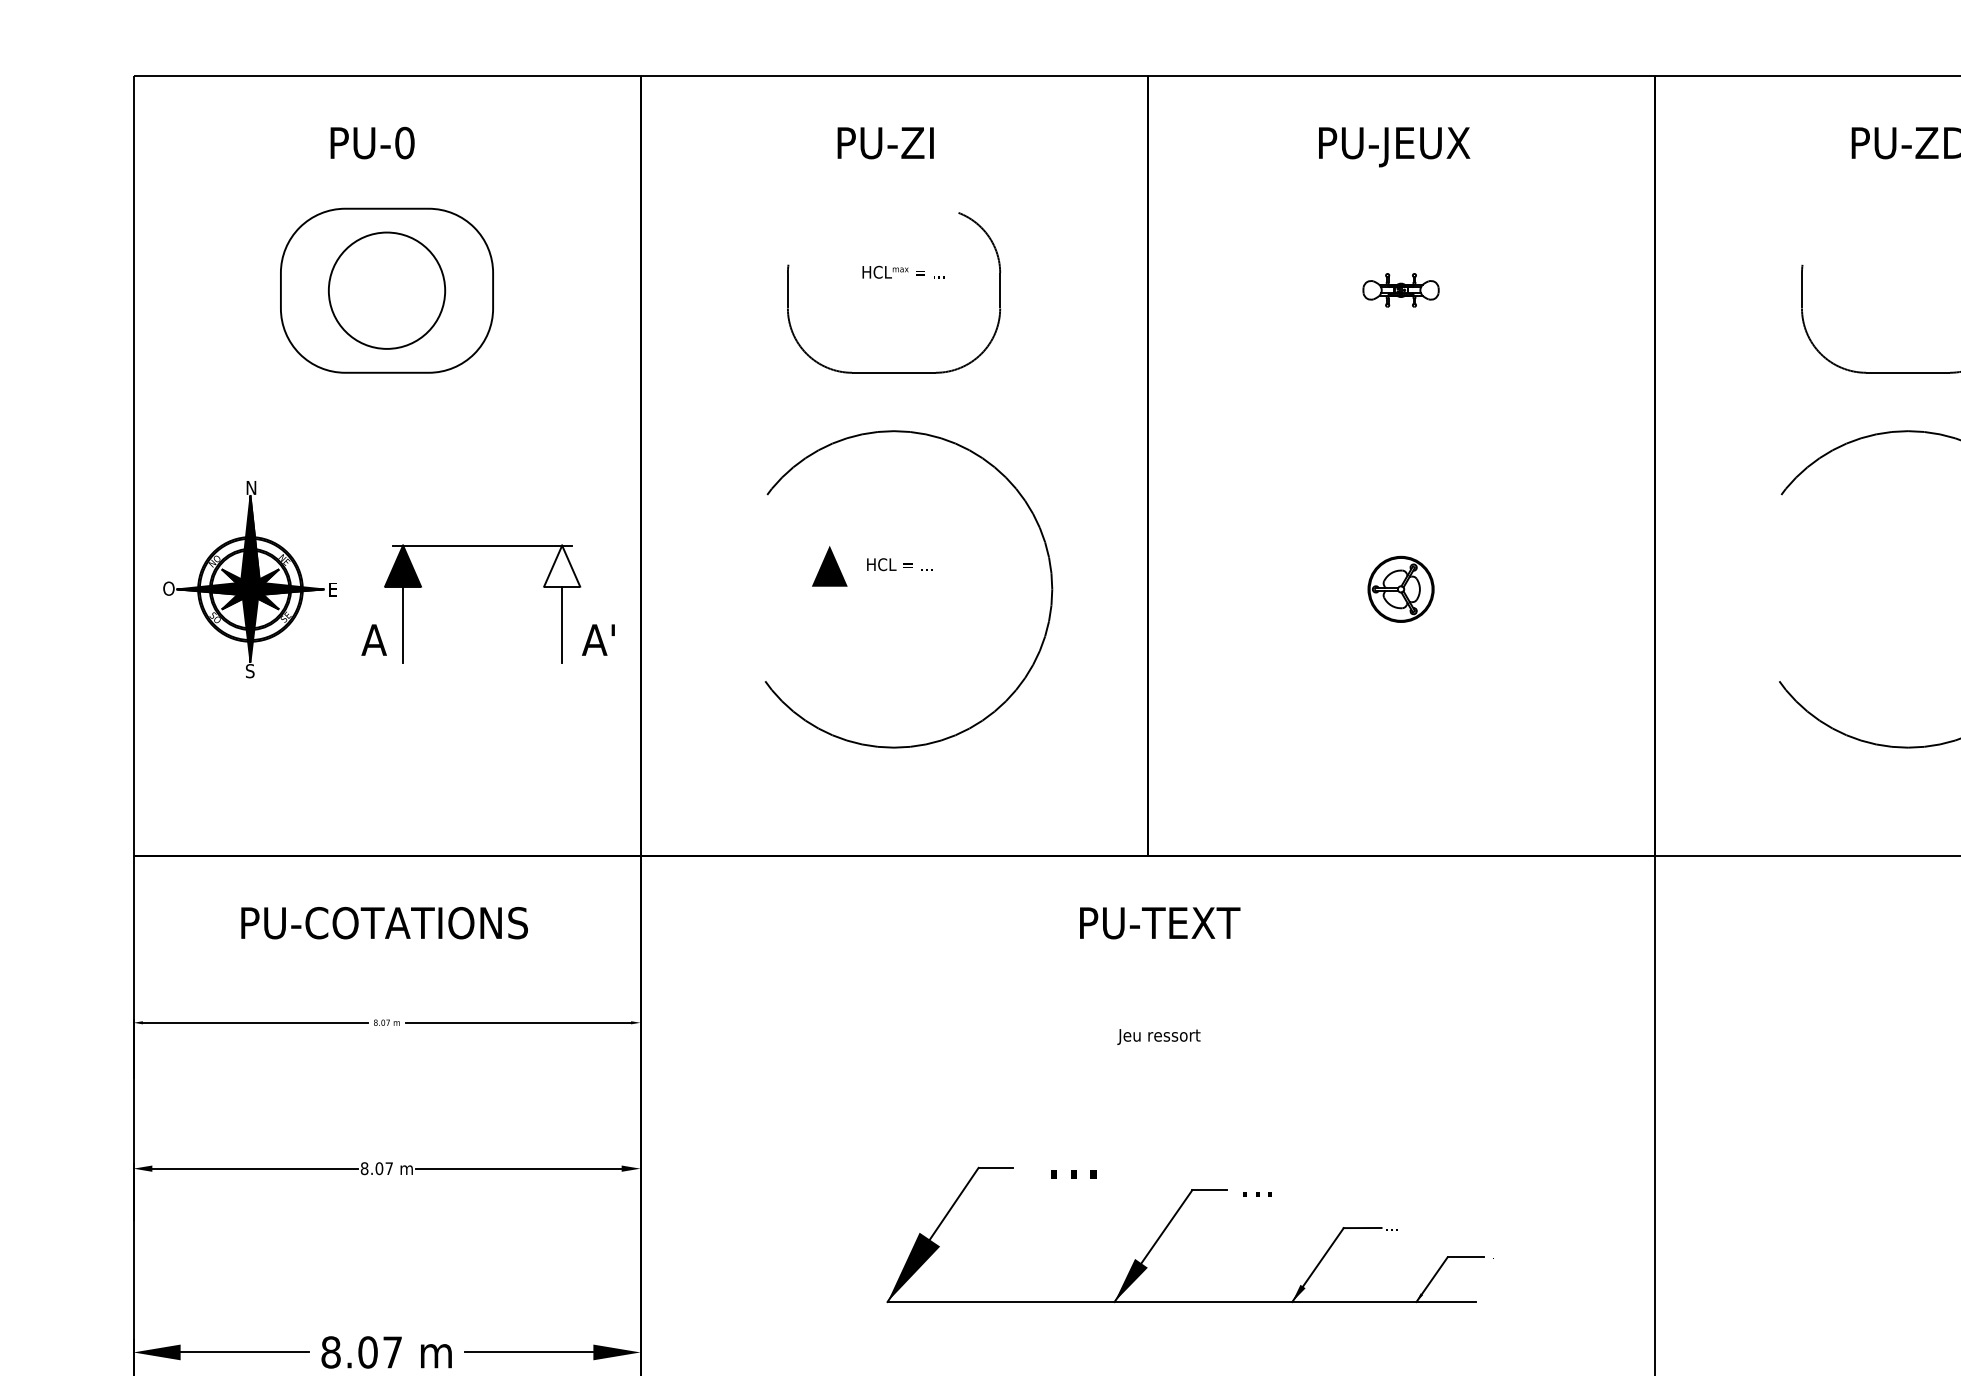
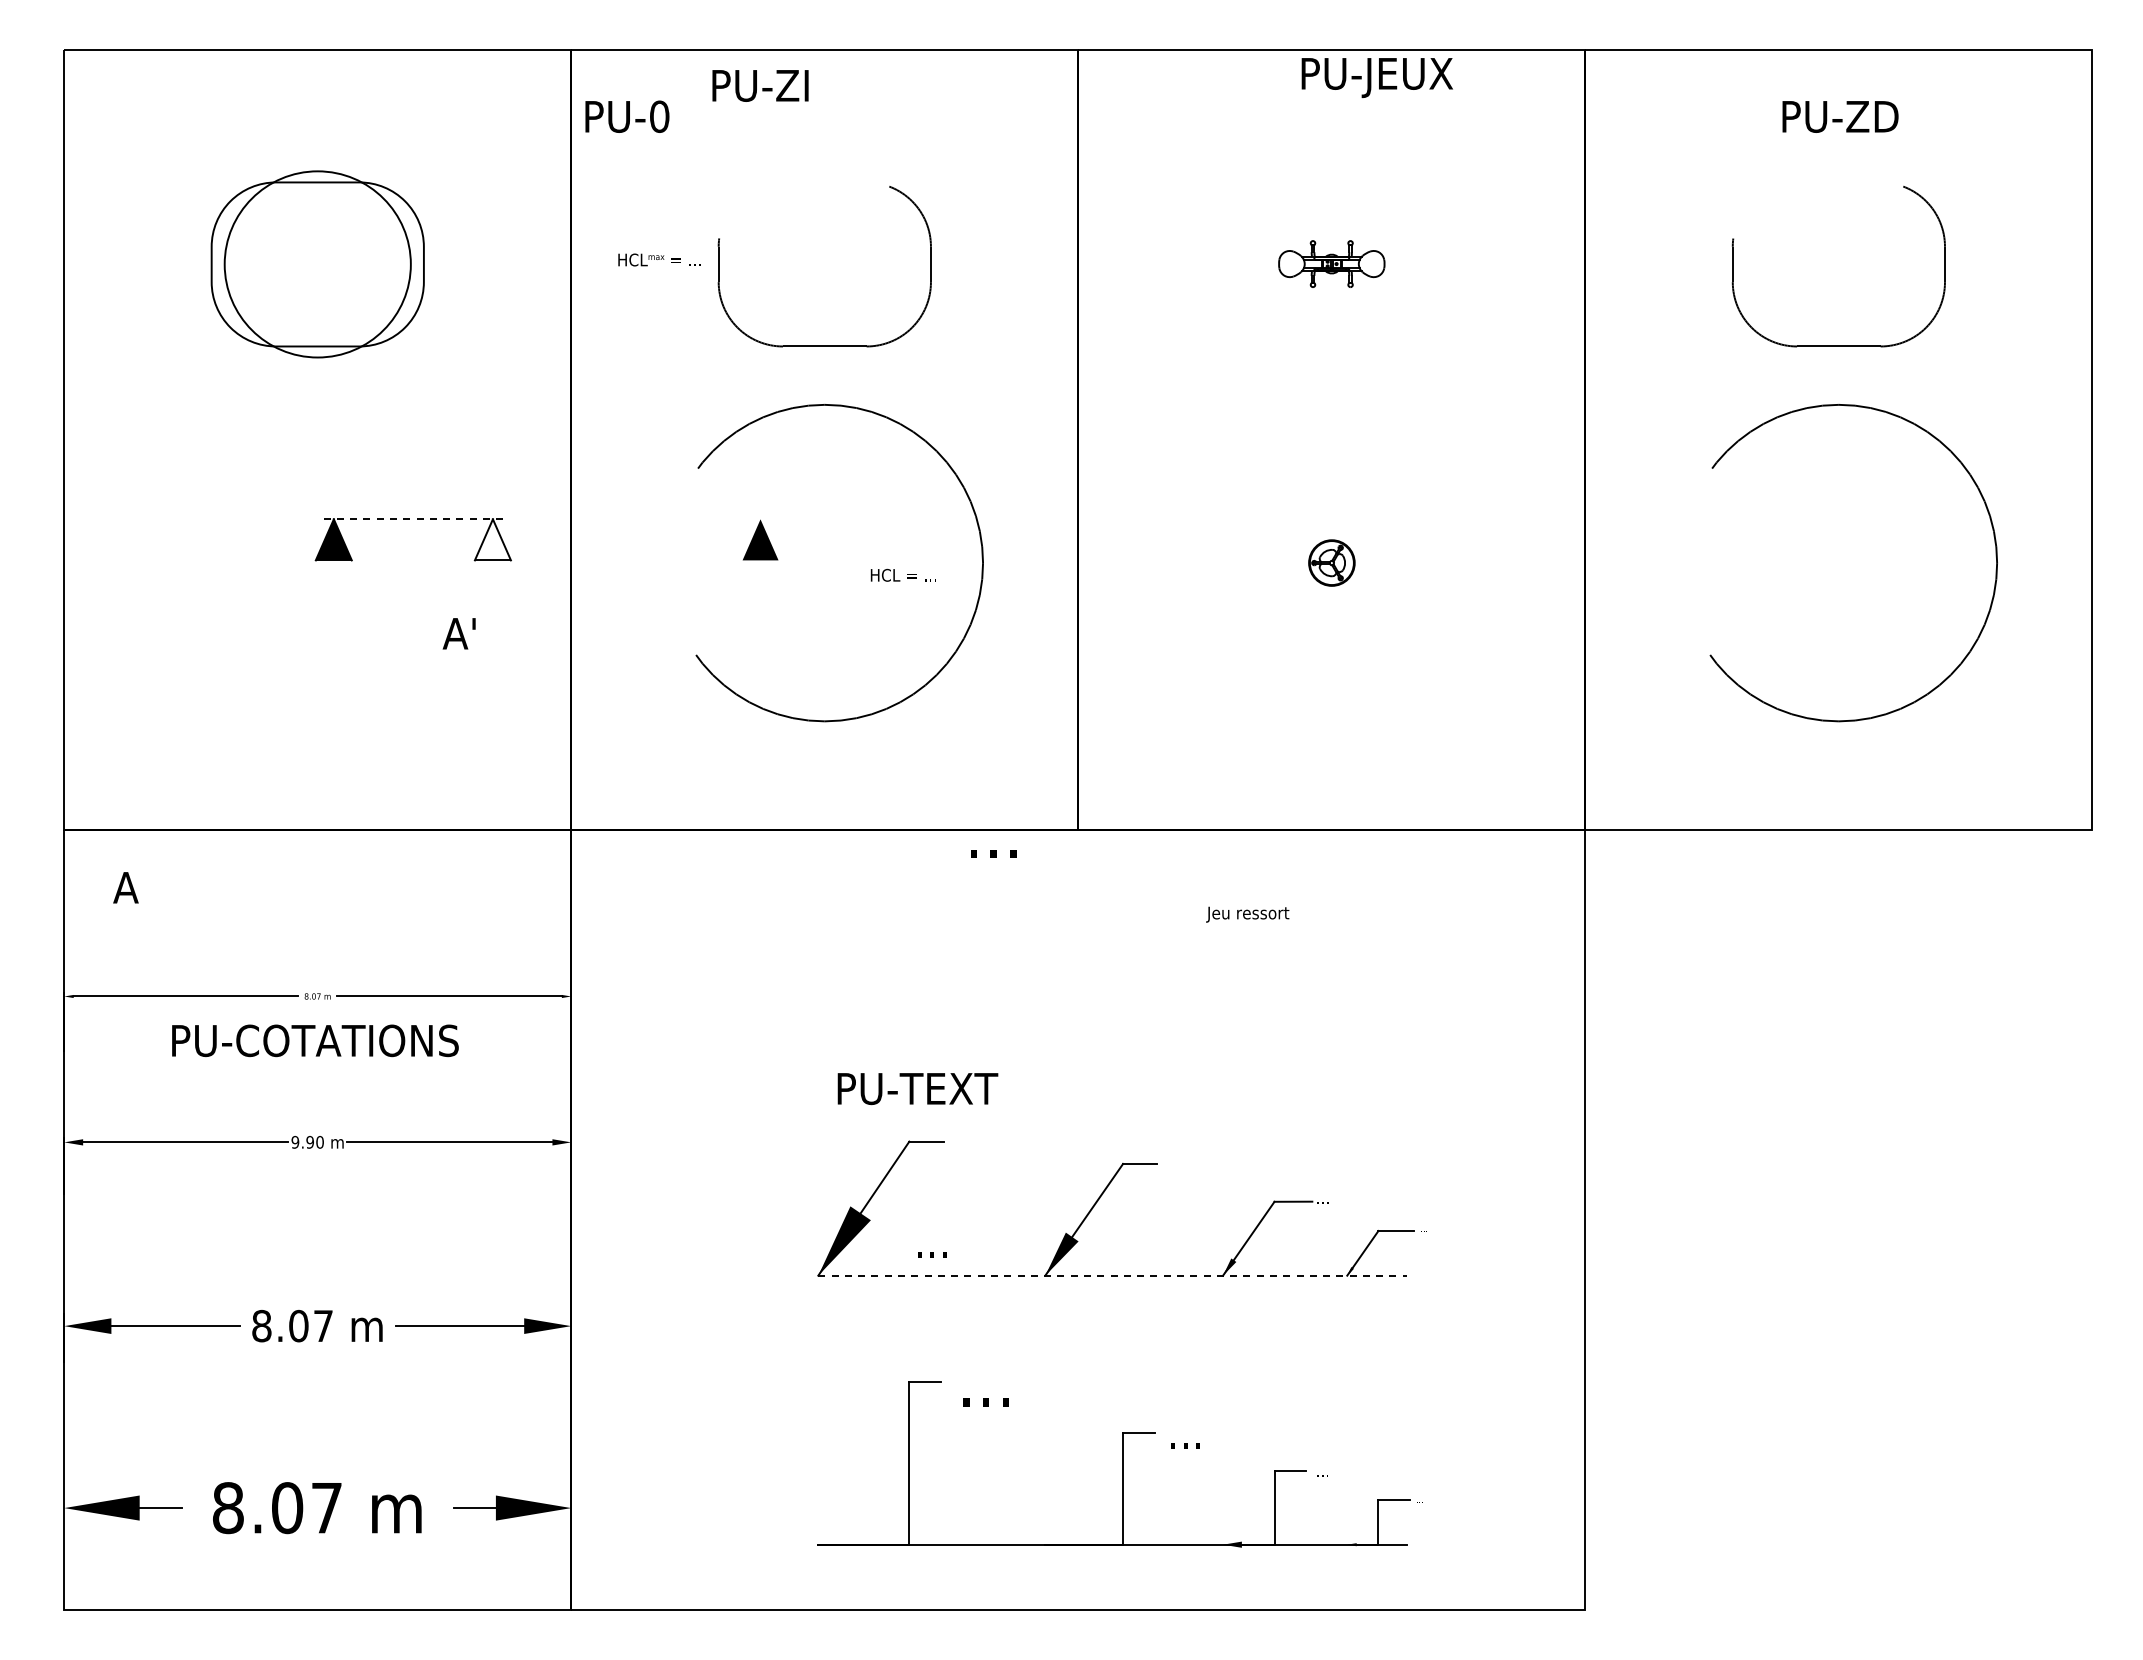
text: (372, 142) -> (627, 116), moved
text: (885, 142) -> (760, 85), moved
text: (1393, 146) -> (1376, 77), moved
text: (903, 271) -> (659, 259), moved
part: (1400, 289) -> (1331, 263), size x1.4
circle: (386, 290) -> (317, 264), size x1.6
line: (482, 545) -> (413, 519), solid -> dashed
text: (898, 563) -> (902, 574), moved
part: (249, 578) -> (180, 552), removed
part: (1400, 588) -> (1331, 562), size x0.7
line: (402, 624) -> (333, 598), removed
line: (561, 624) -> (492, 598), removed
text: (373, 639) -> (125, 887), moved
text: (597, 639) -> (458, 633), moved
text: (384, 922) -> (315, 1040), moved
text: (1159, 923) -> (917, 1089), moved
text: (1158, 1036) -> (1247, 914), moved
text: (376, 1168) -> (307, 1142), 8.07 -> 9.90
text: (1073, 1173) -> (993, 853), moved
text: (1257, 1193) -> (932, 1254), moved
line: (1181, 1301) -> (1112, 1275), solid -> dashed

